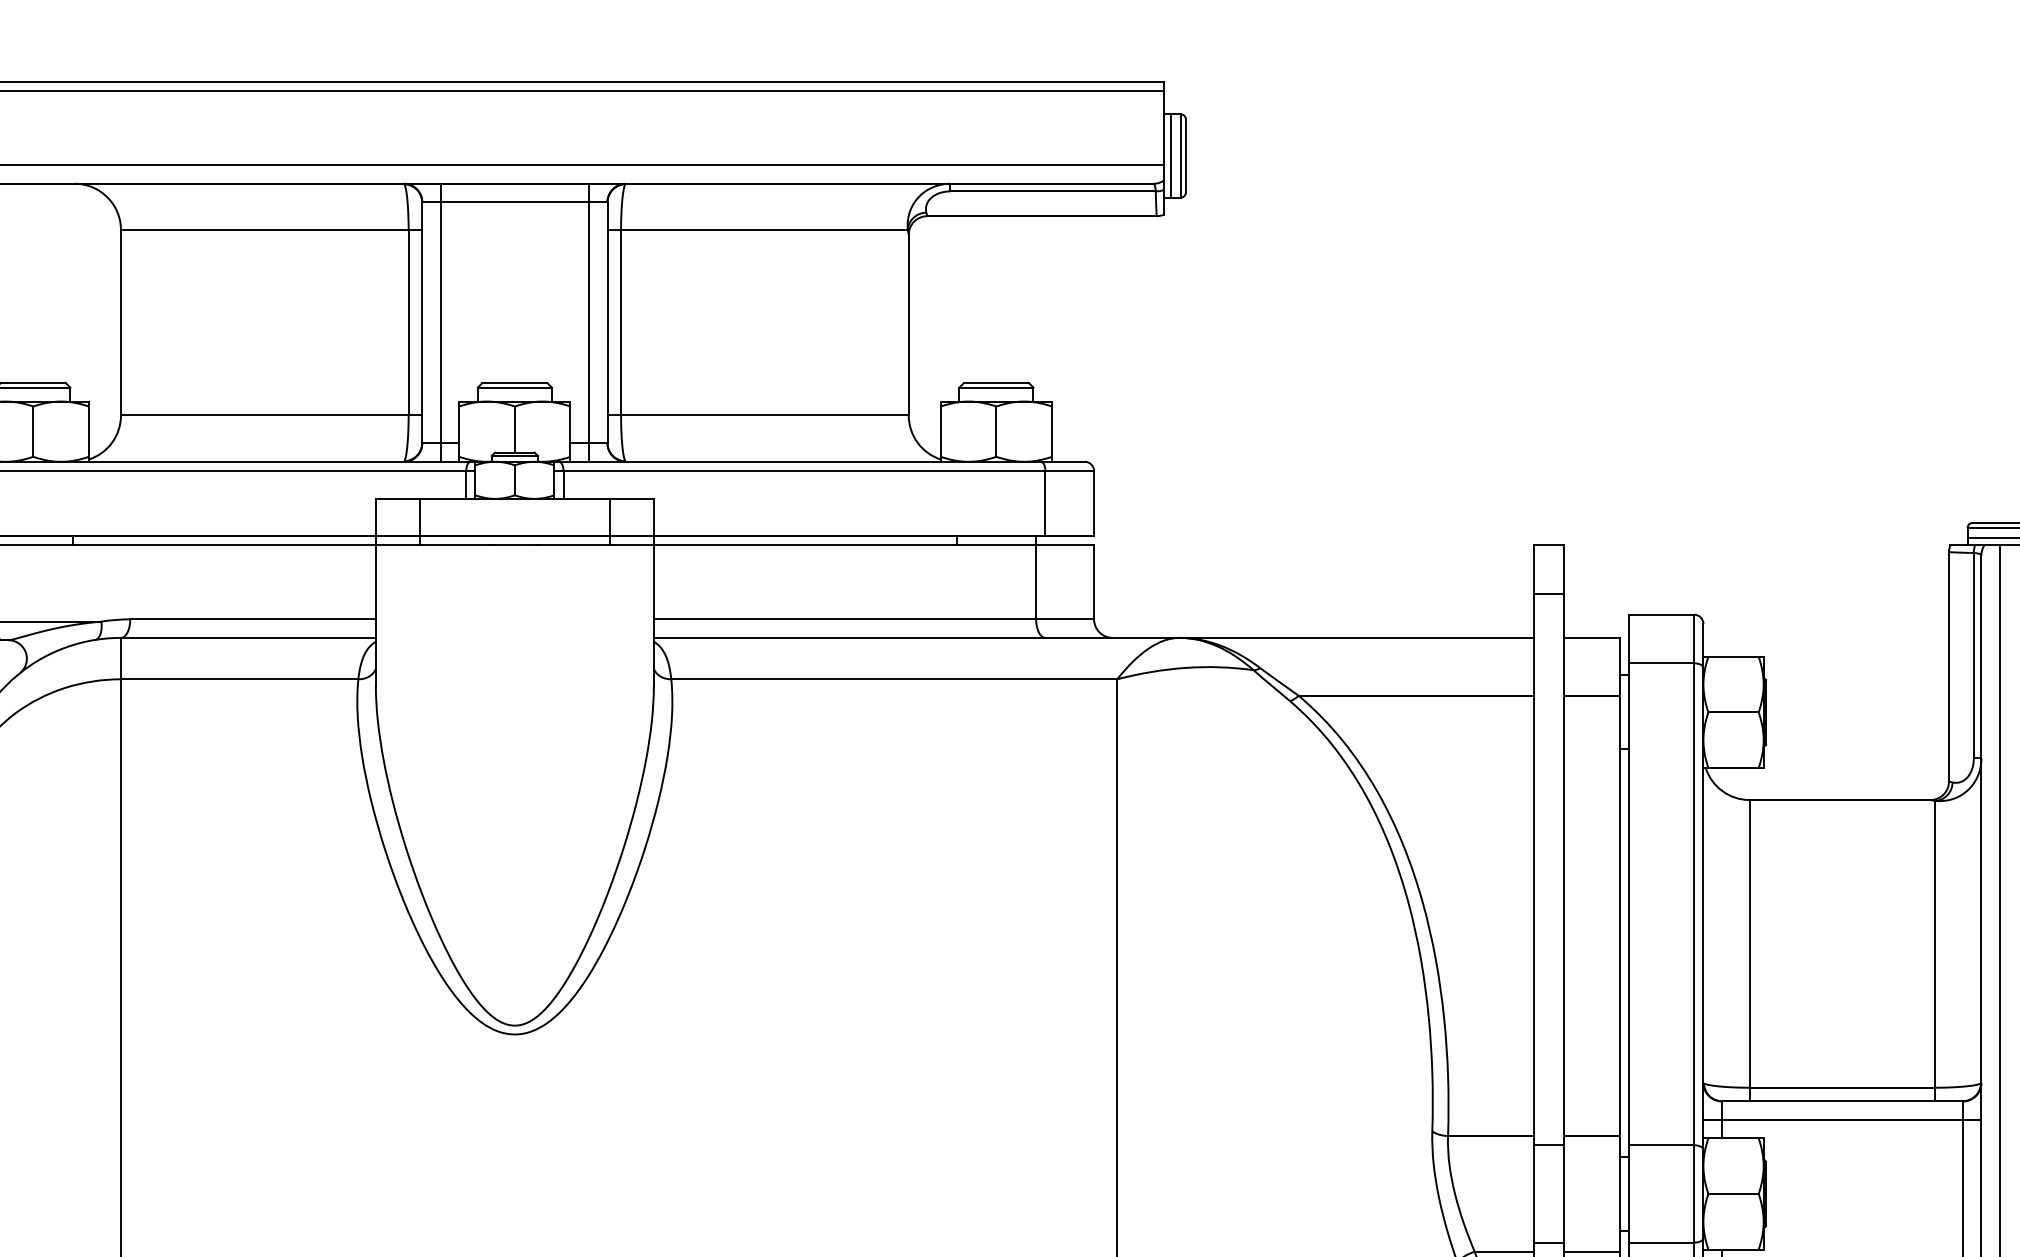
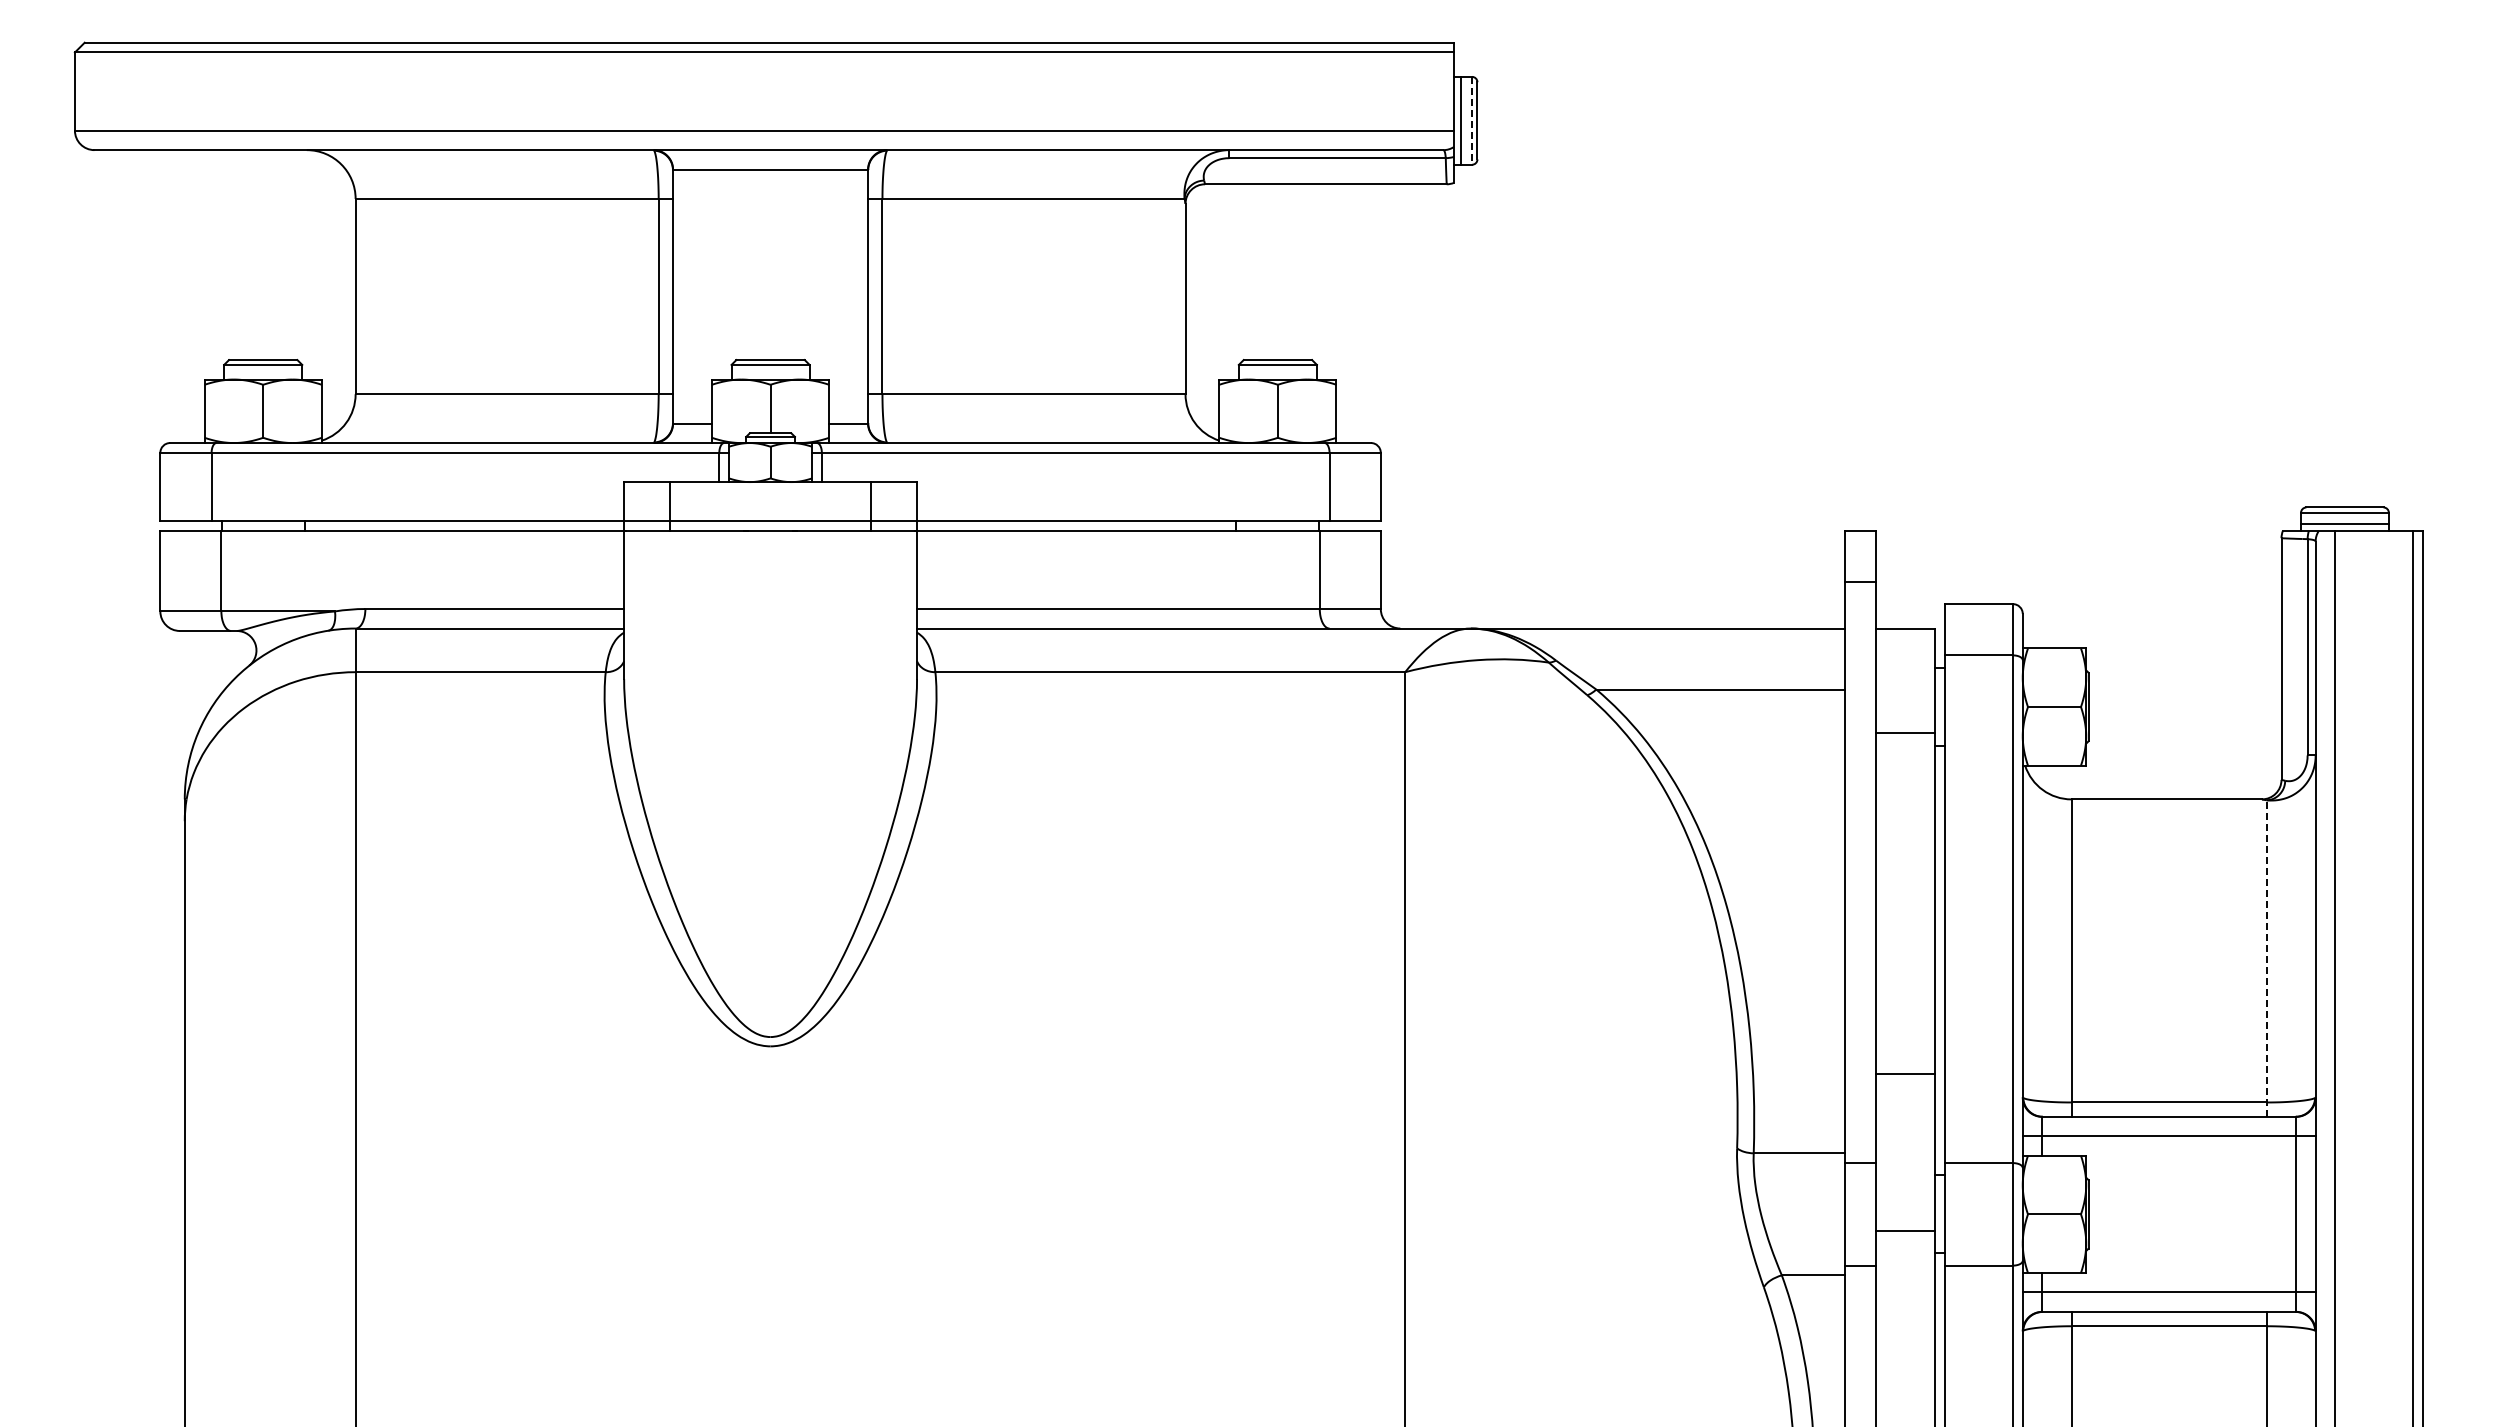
line: (1181, 155) -> (1472, 120), solid -> dashed
line: (440, 322) -> (692, 296), removed
line: (588, 322) -> (848, 296), removed
line: (1592, 695) -> (1905, 732), moved
line: (1934, 951) -> (2266, 958), solid -> dashed
line: (1592, 1136) -> (1905, 1074), moved
line: (1592, 1251) -> (1905, 1231), moved

